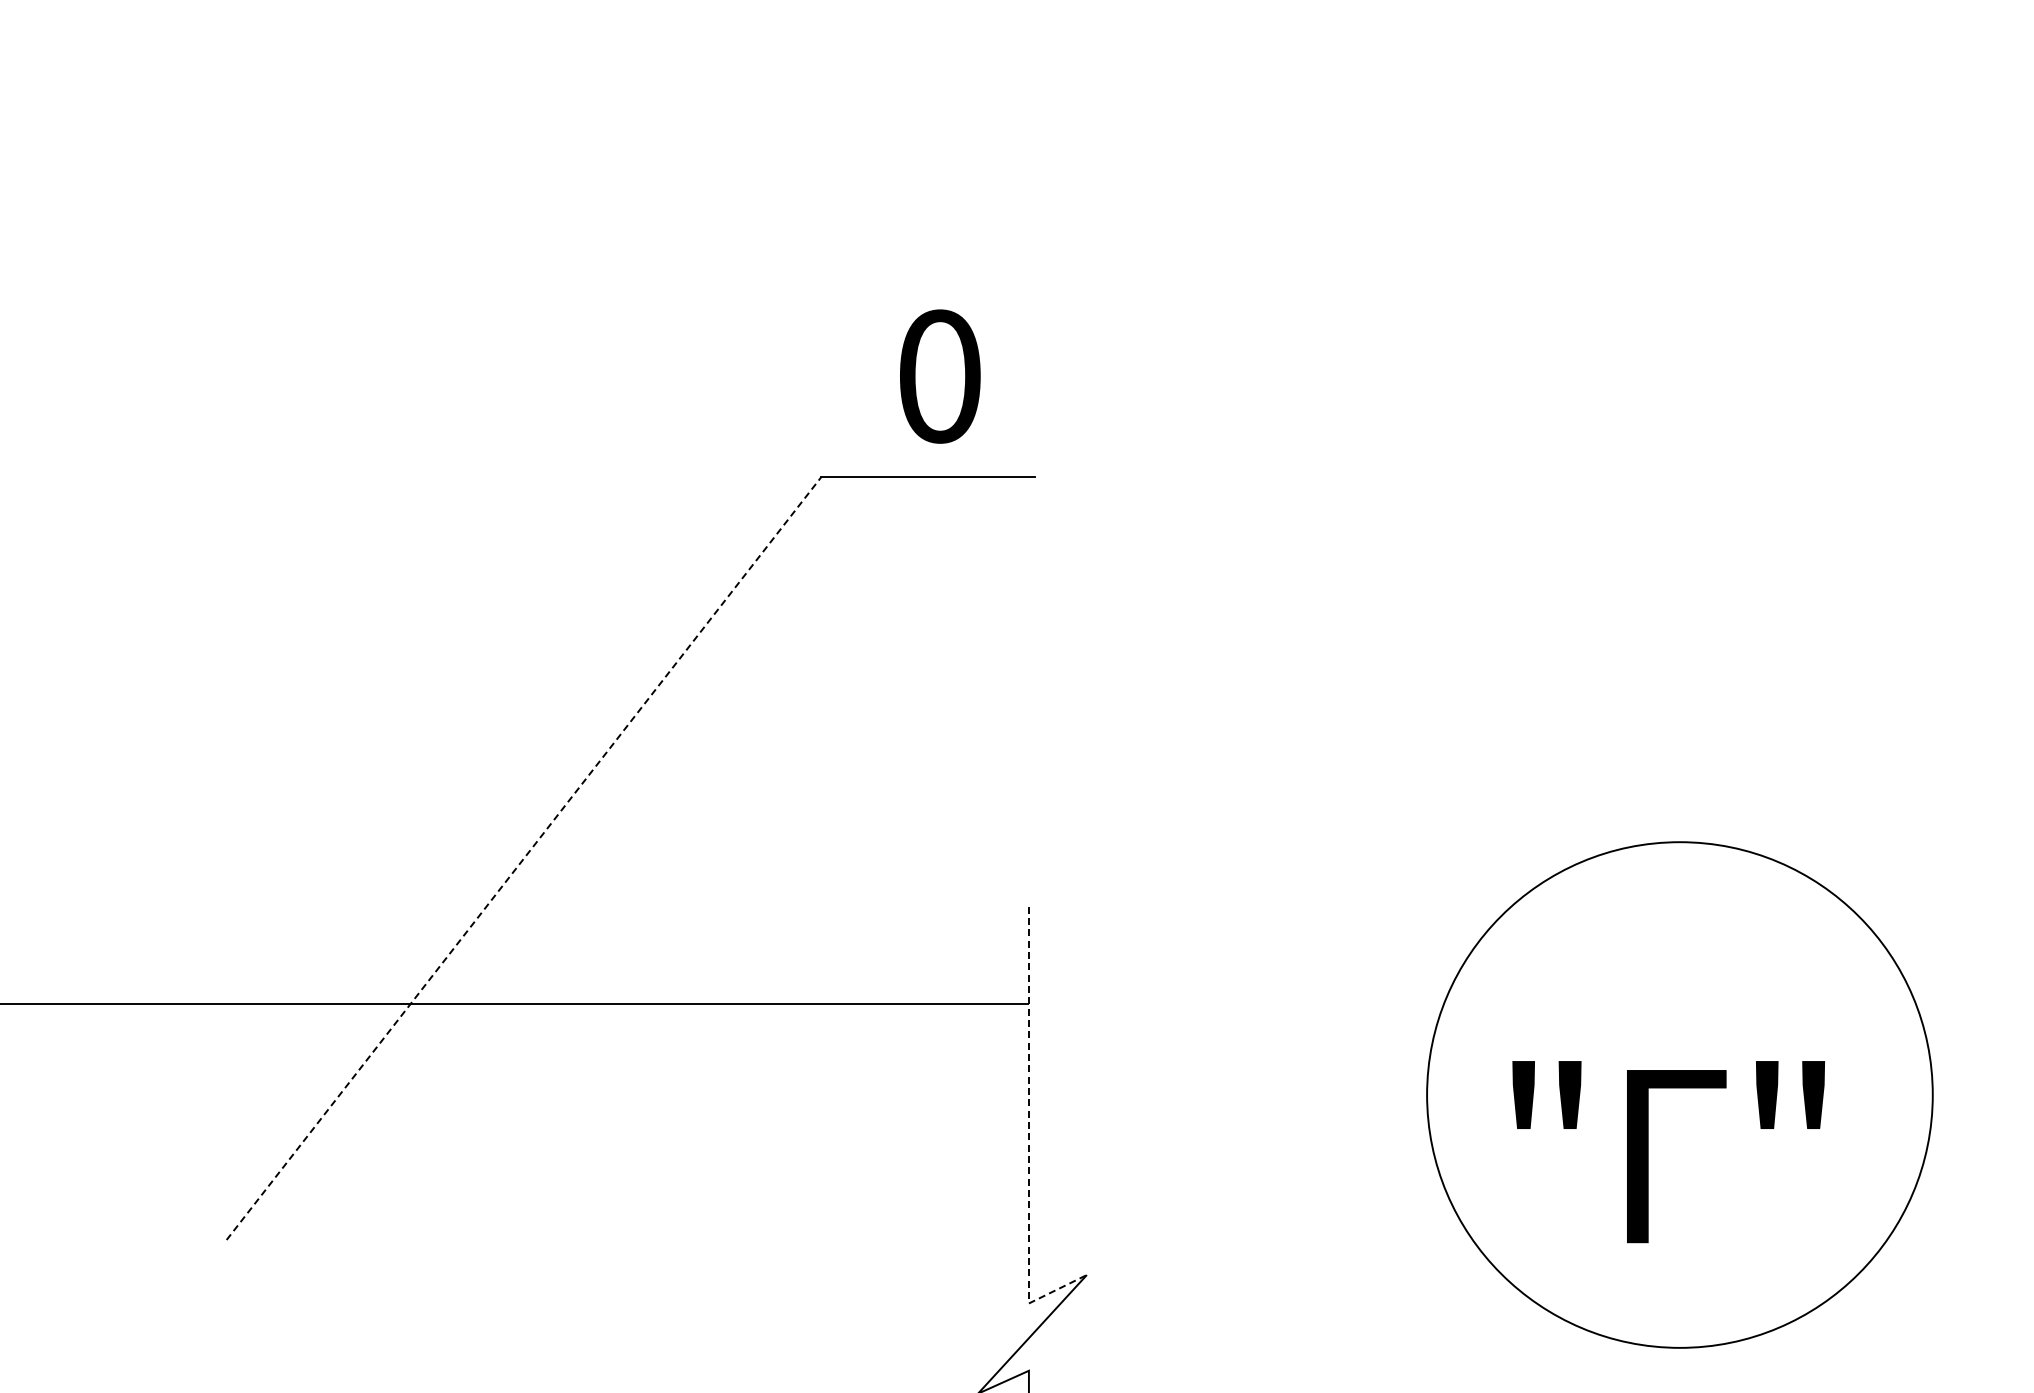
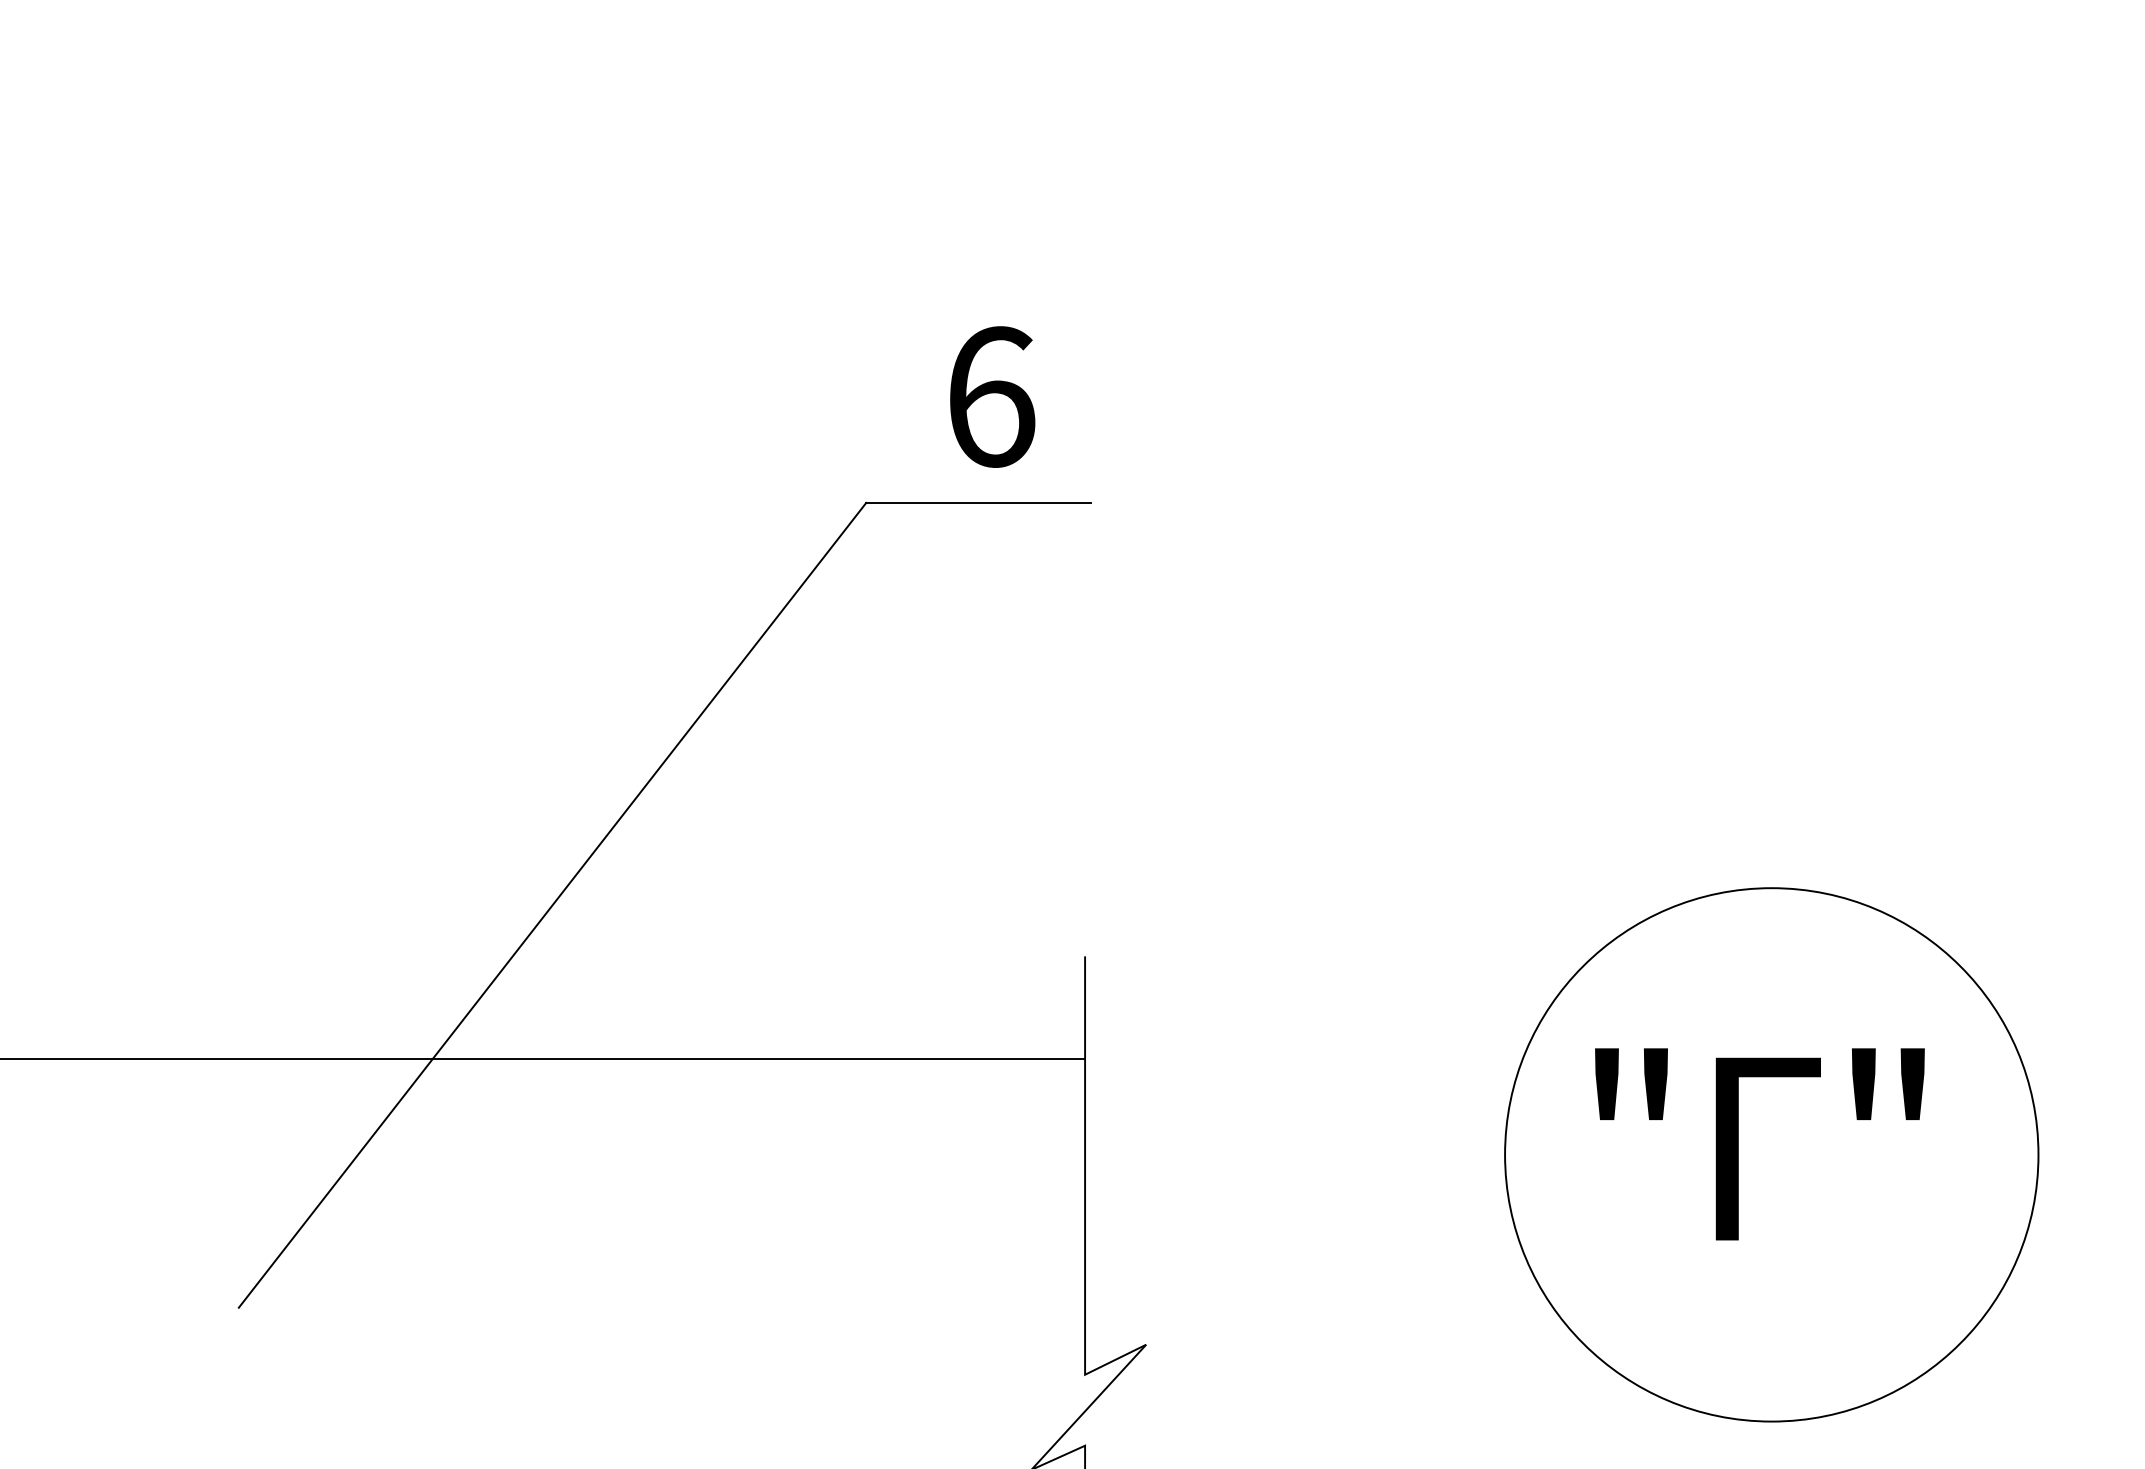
text: (940, 376) -> (991, 396), 0 -> 6
line: (524, 858) -> (553, 905), dashed -> solid
line: (1028, 1138) -> (1084, 1200), dashed -> solid
text: (1668, 1152) -> (1759, 1144), moved

